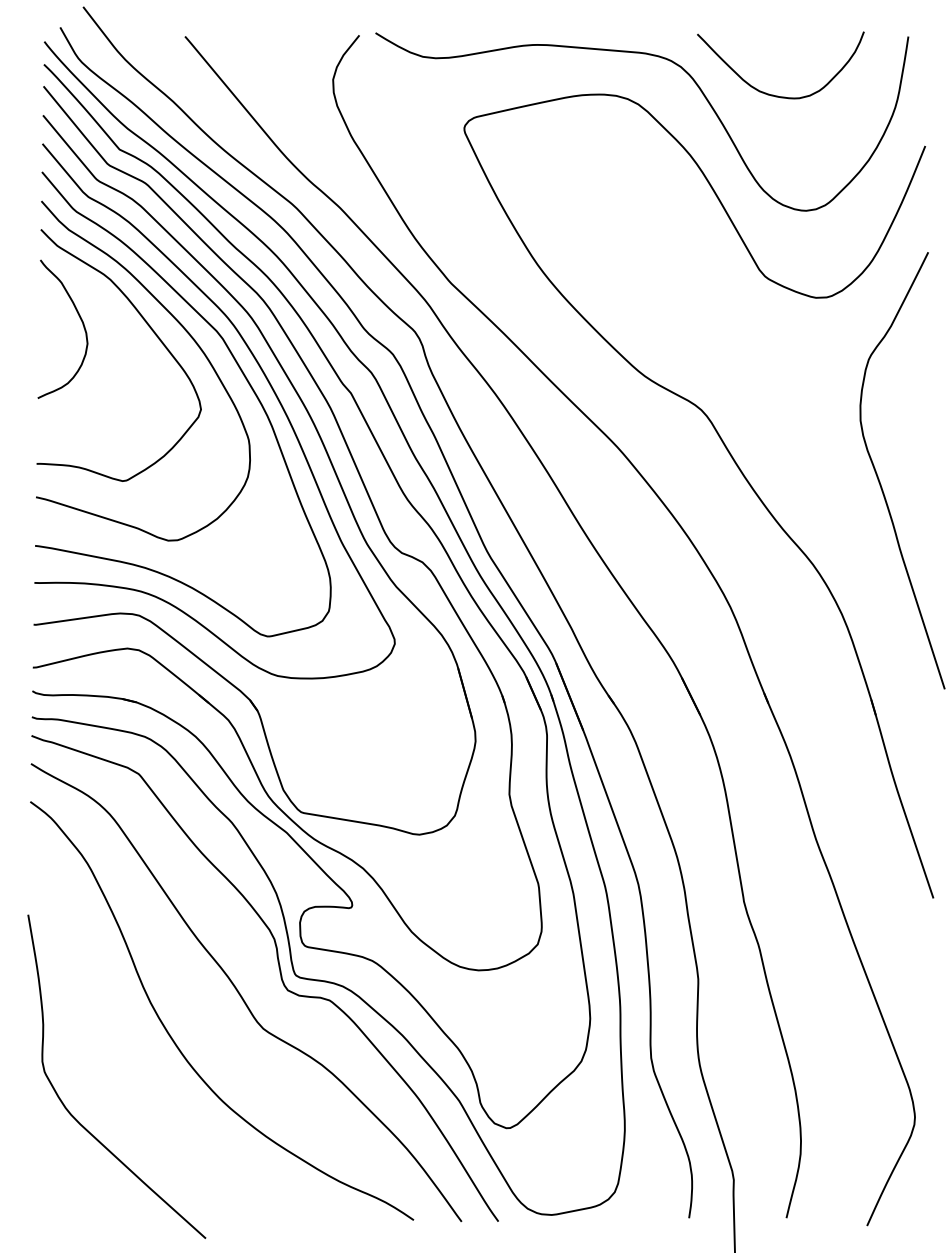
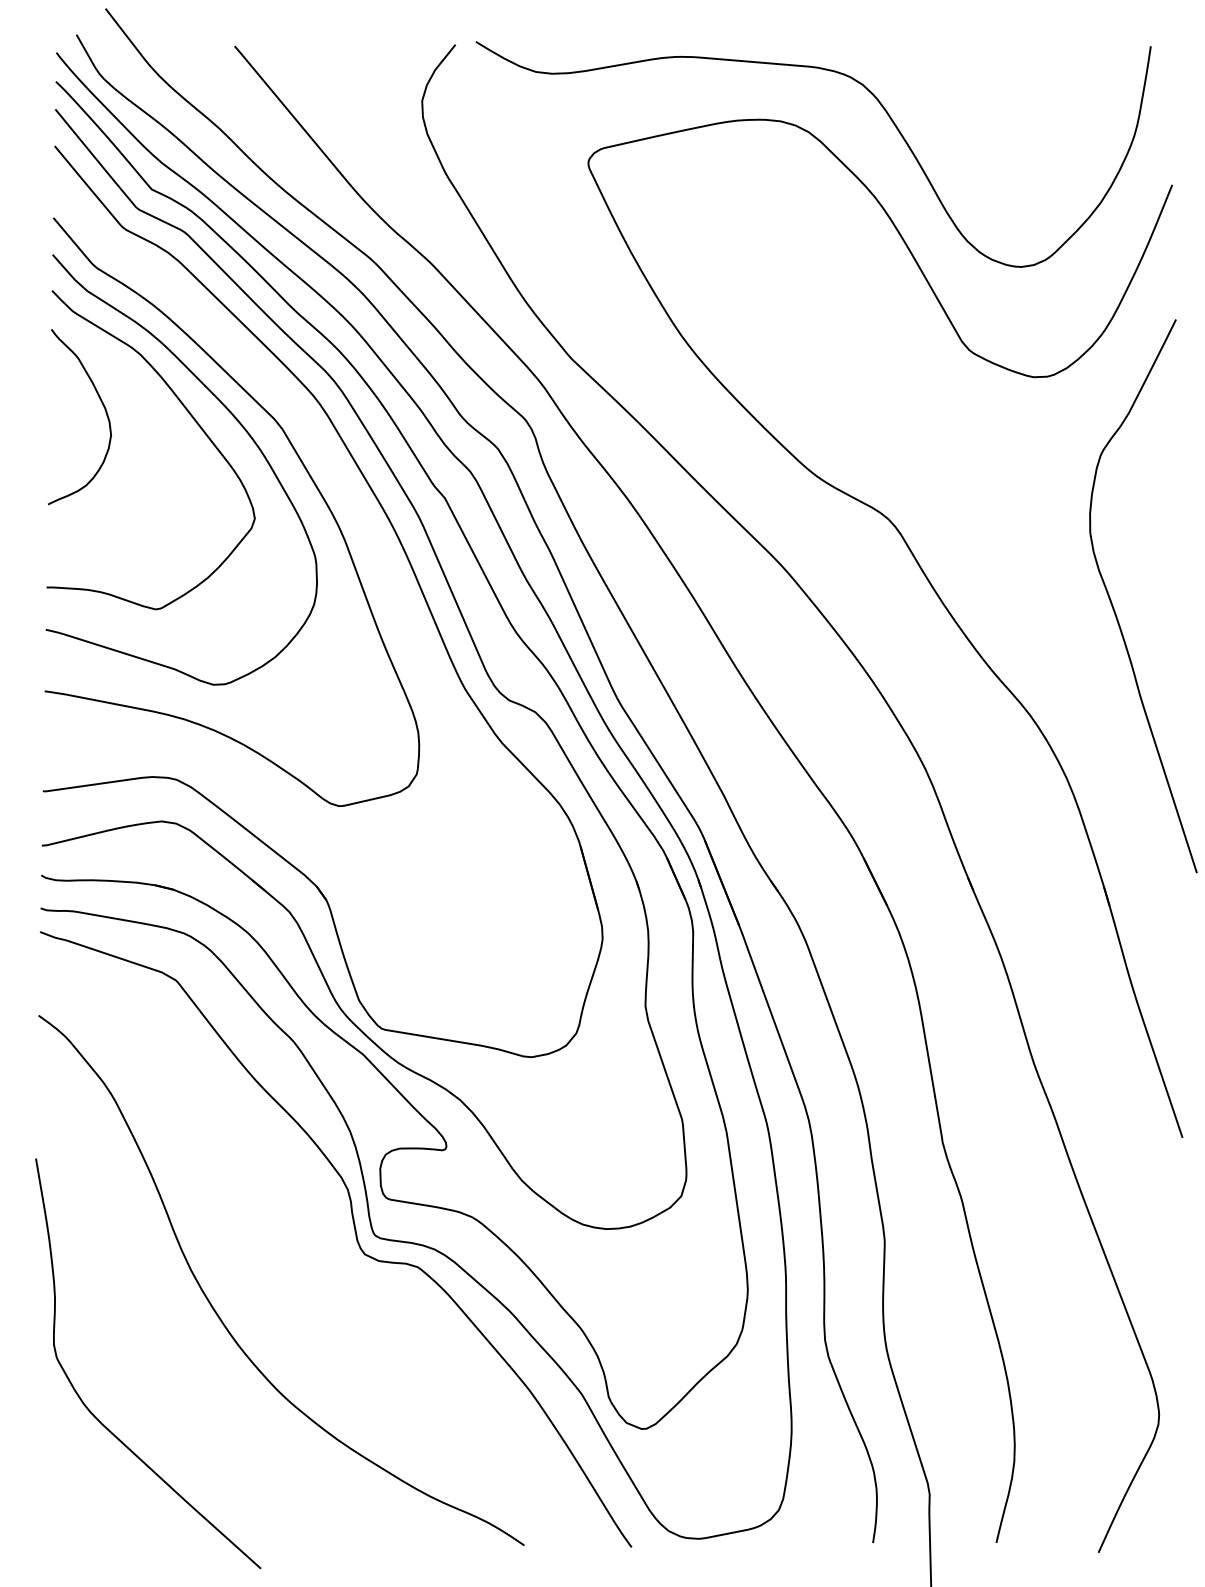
curve: (775, 95) -> (982, 120), removed
curve: (266, 379) -> (337, 480), removed
curve: (241, 994) -> (305, 1259), removed

